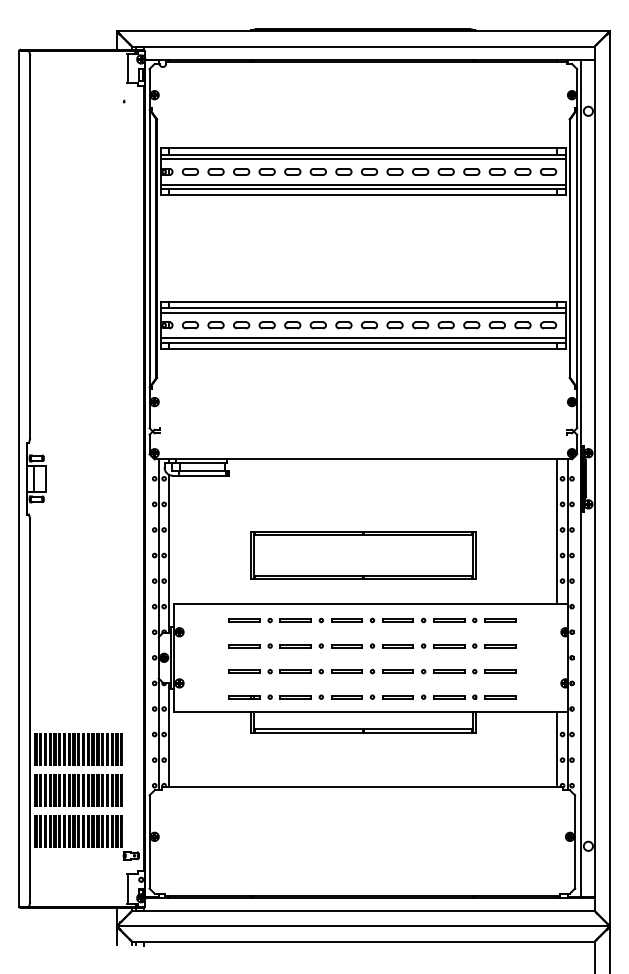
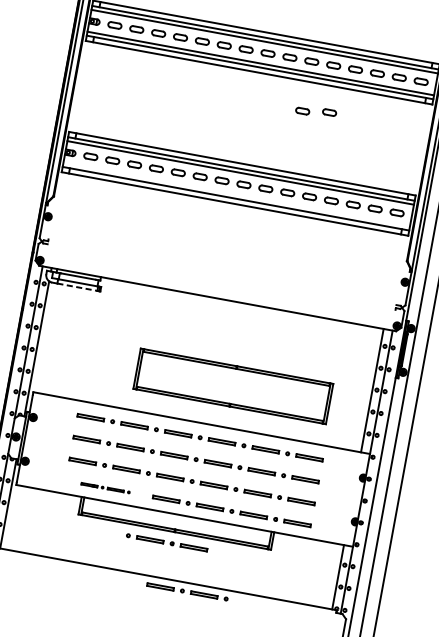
part: (450, 225) -> (328, 112), added
part: (420, 229) -> (302, 110), added
line: (362, 338) -> (235, 194), removed
line: (202, 475) -> (77, 287), solid -> dashed
part: (363, 555) -> (233, 386), moved
part: (275, 696) -> (105, 487), size x0.6
part: (356, 745) -> (166, 542), added
part: (389, 797) -> (186, 591), added

